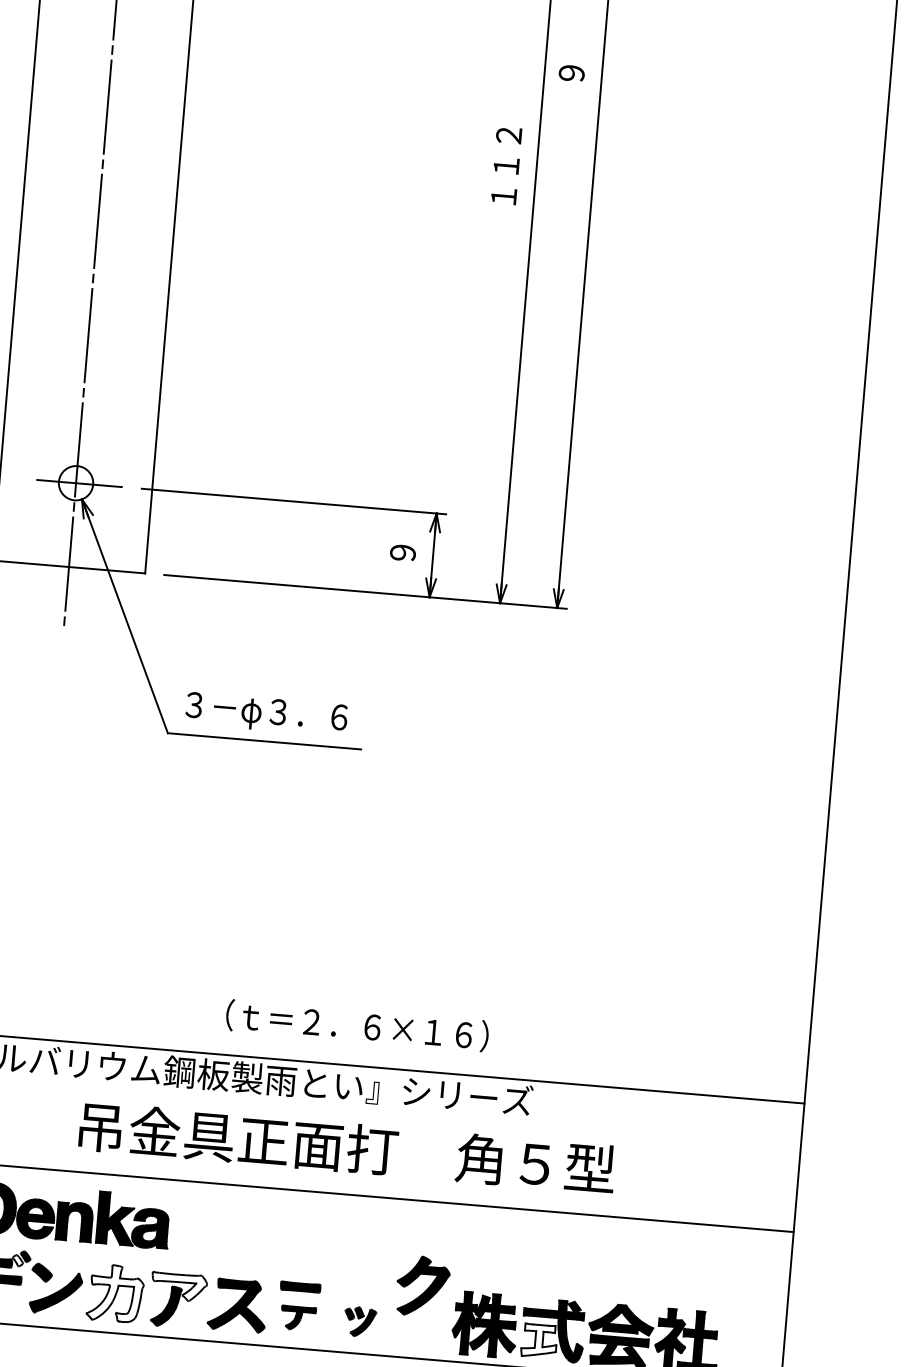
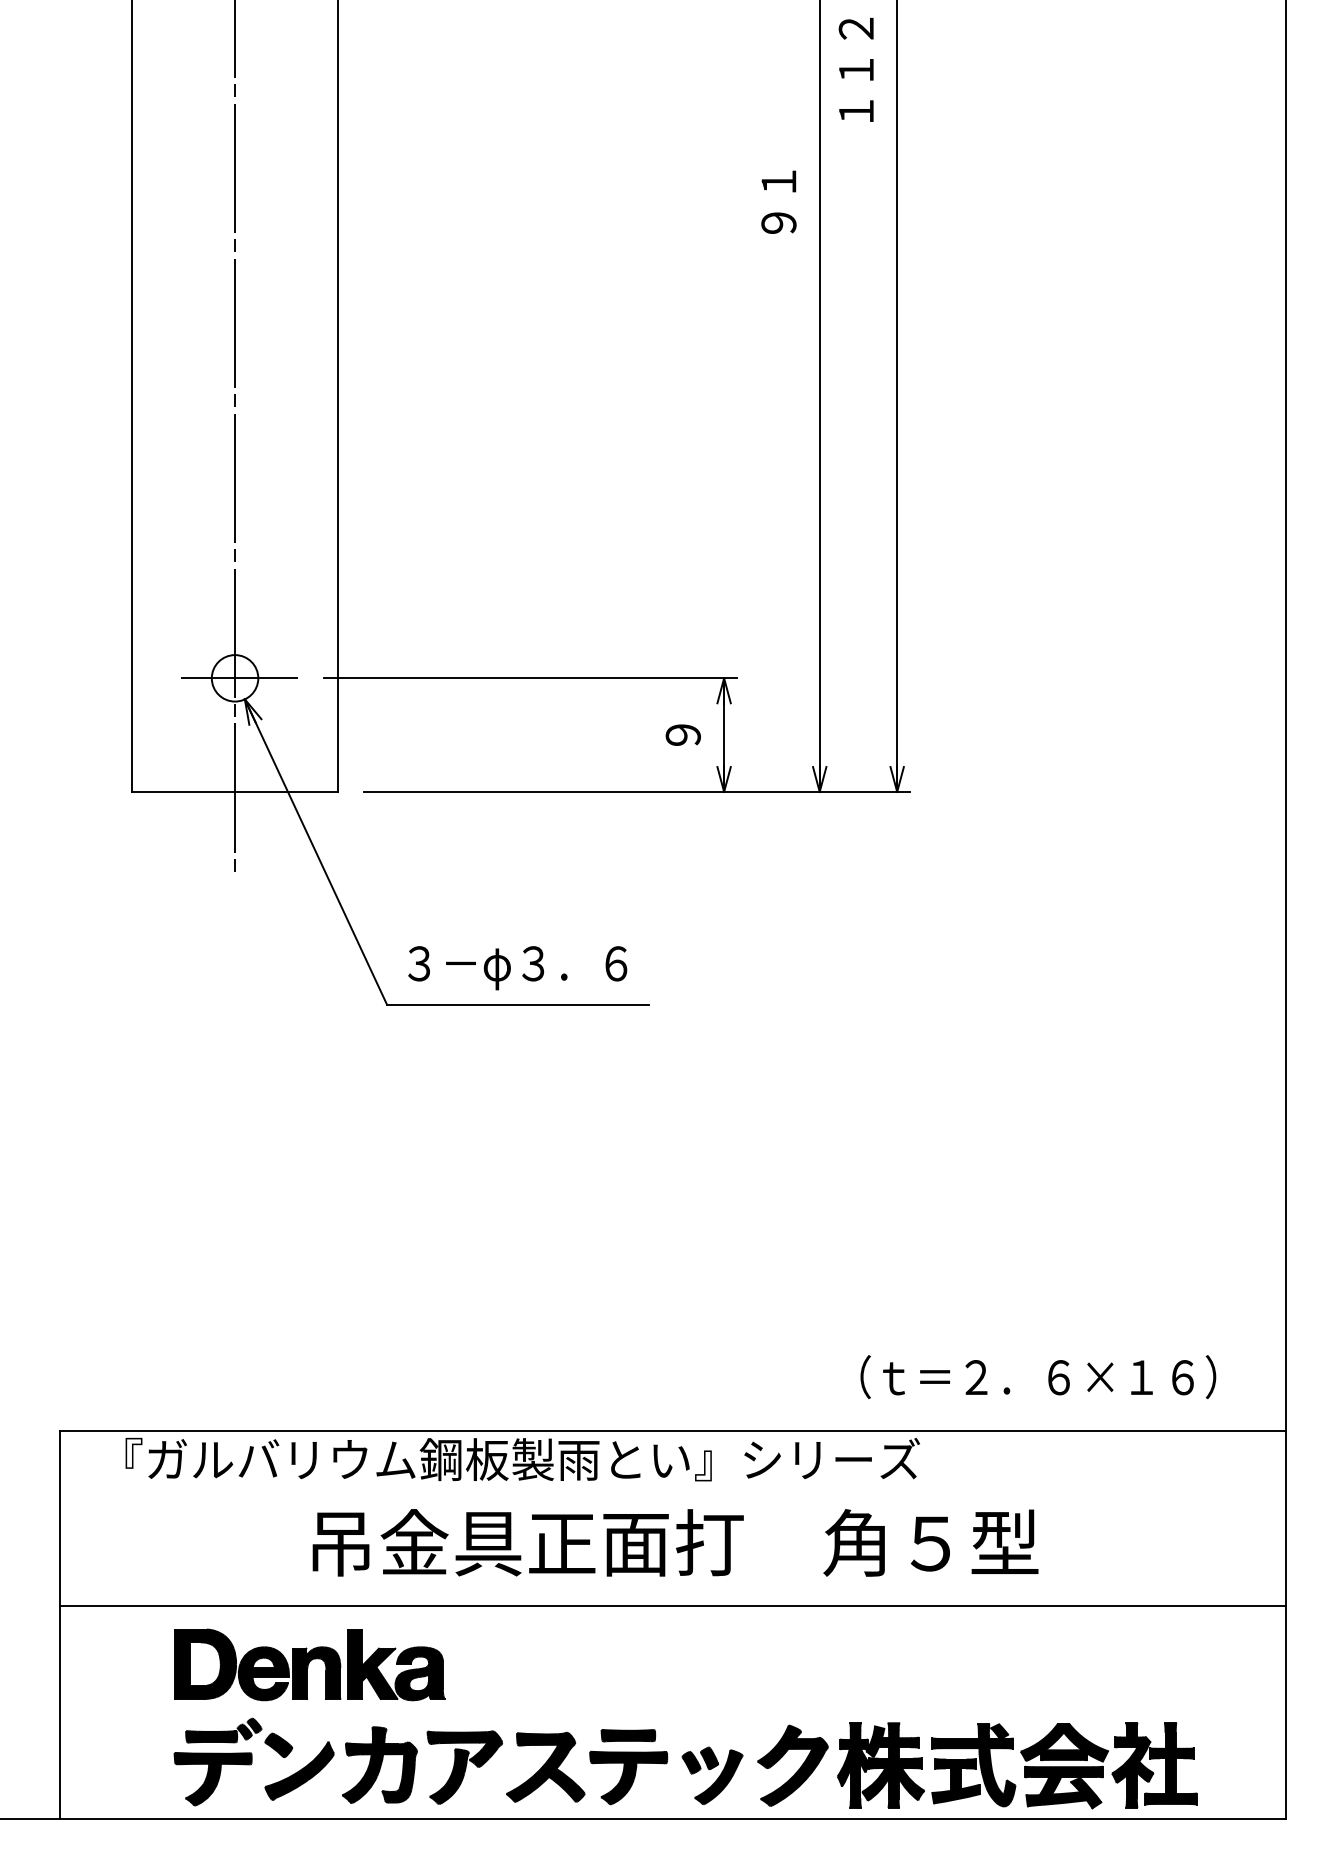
text: (571, 72) -> (856, 69), ９ -> １１２
text: (506, 166) -> (778, 202), １１２ -> ９１
text: (357, 1025) -> (1038, 1376), moved
fill: (17, 1260) -> (244, 1731), added
fill: (178, 1286) -> (464, 1748), added
part: (425, 1290) -> (797, 1770), moved
fill: (115, 1293) -> (379, 1764), added
part: (298, 1318) -> (628, 1777), size x1.67
part: (360, 1321) -> (712, 1775), size x1.43
fill: (538, 1341) -> (955, 1781), added

